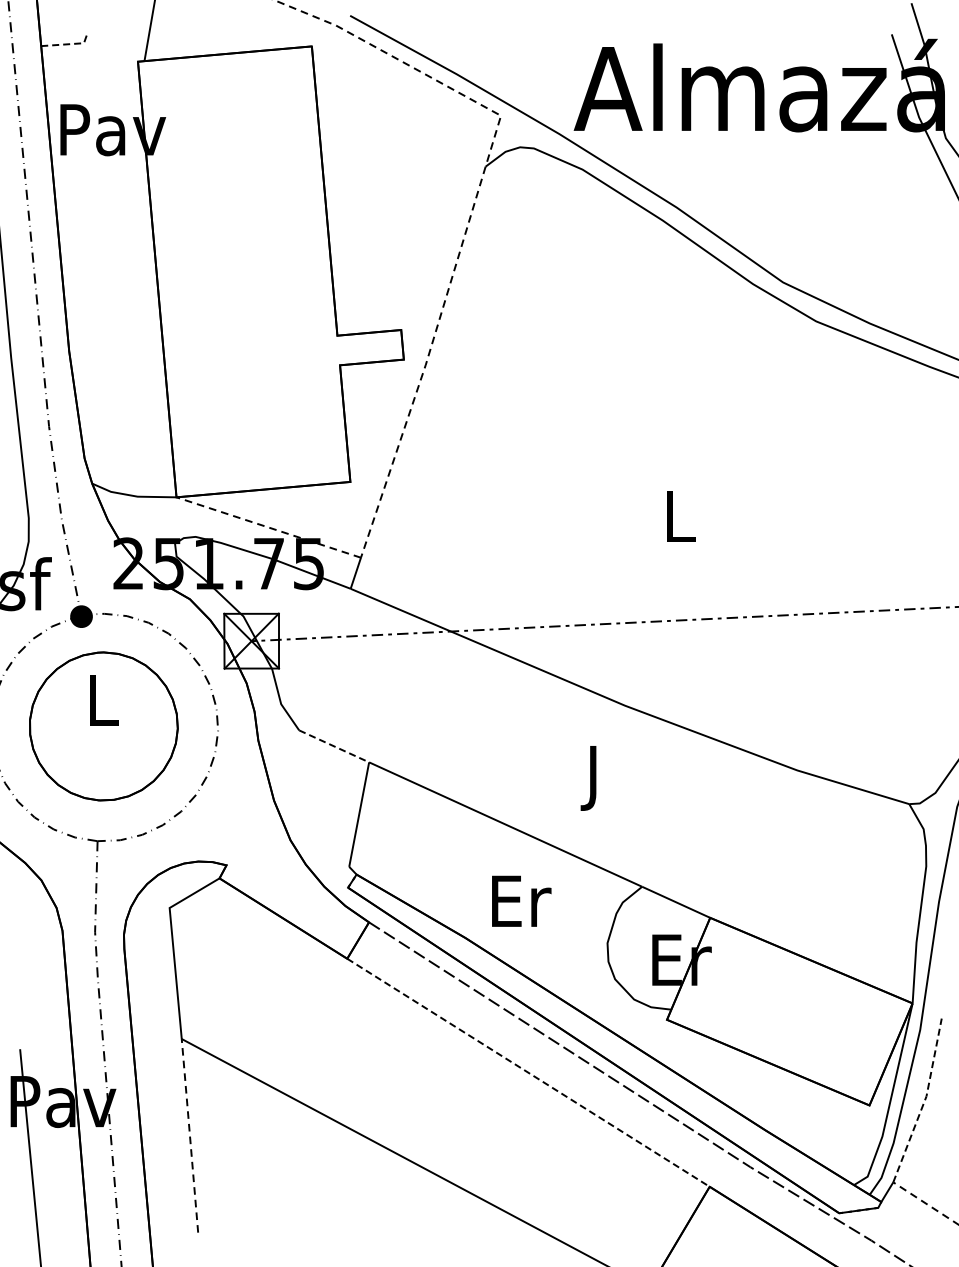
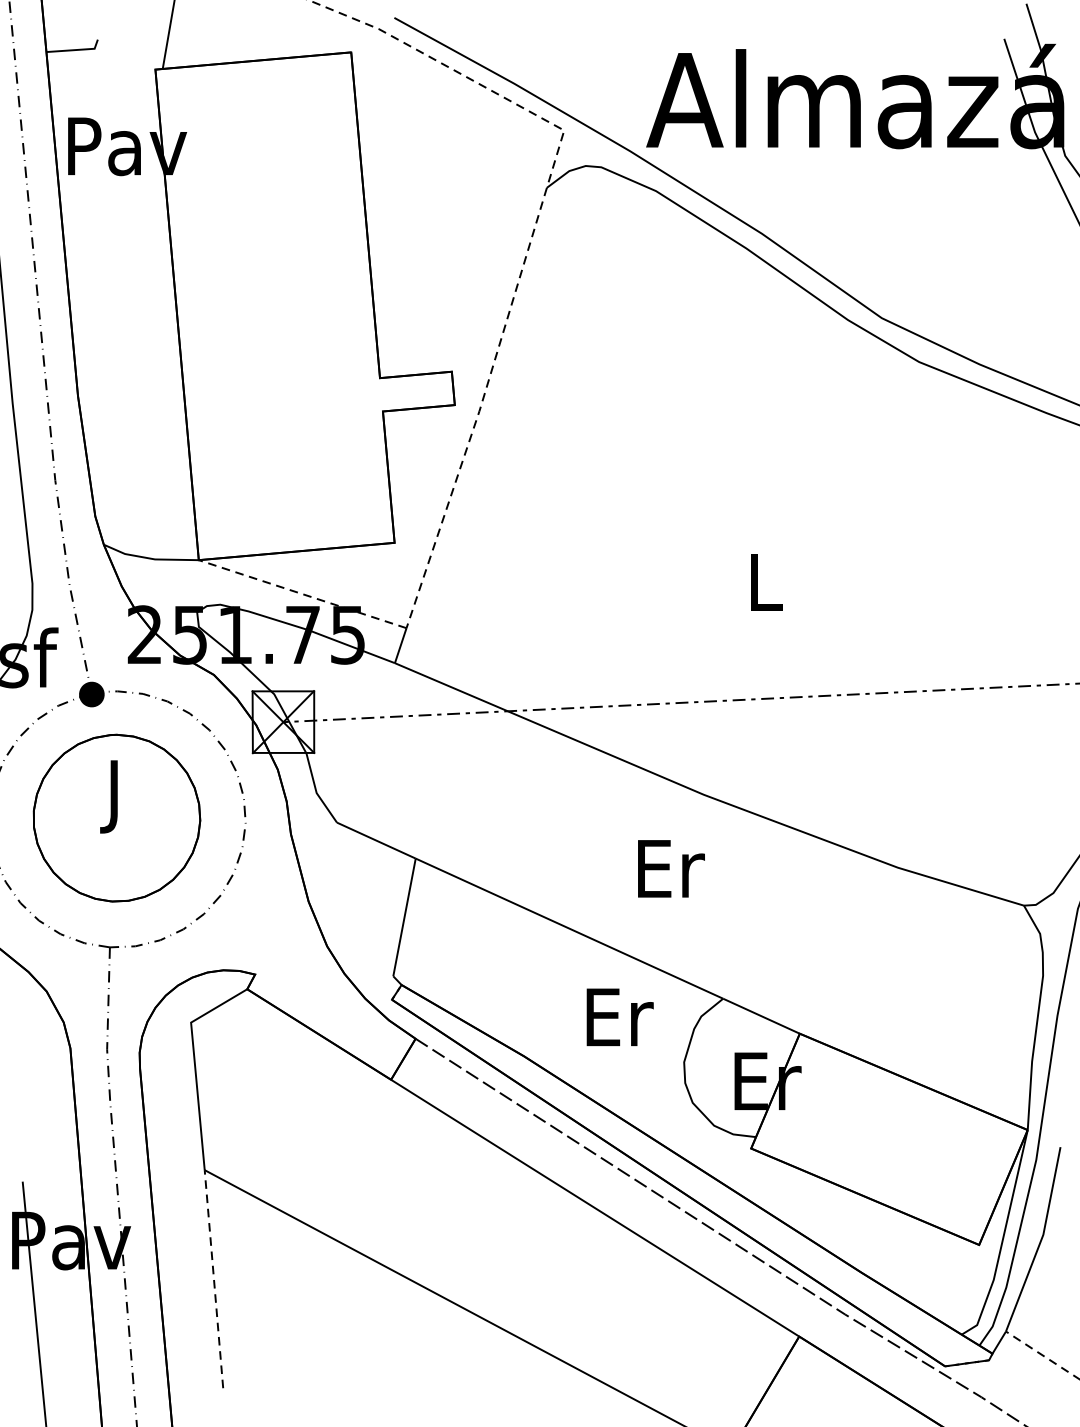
line: (68, 44) -> (77, 50), dashed -> solid
text: (103, 707) -> (116, 796), L -> J
line: (334, 746) -> (376, 840), dashed -> solid
text: (595, 778) -> (670, 876), J -> Er
text: (521, 900) -> (619, 1016), moved
line: (528, 1073) -> (595, 1208), dashed -> solid
line: (924, 1101) -> (1041, 1240), dashed -> solid

